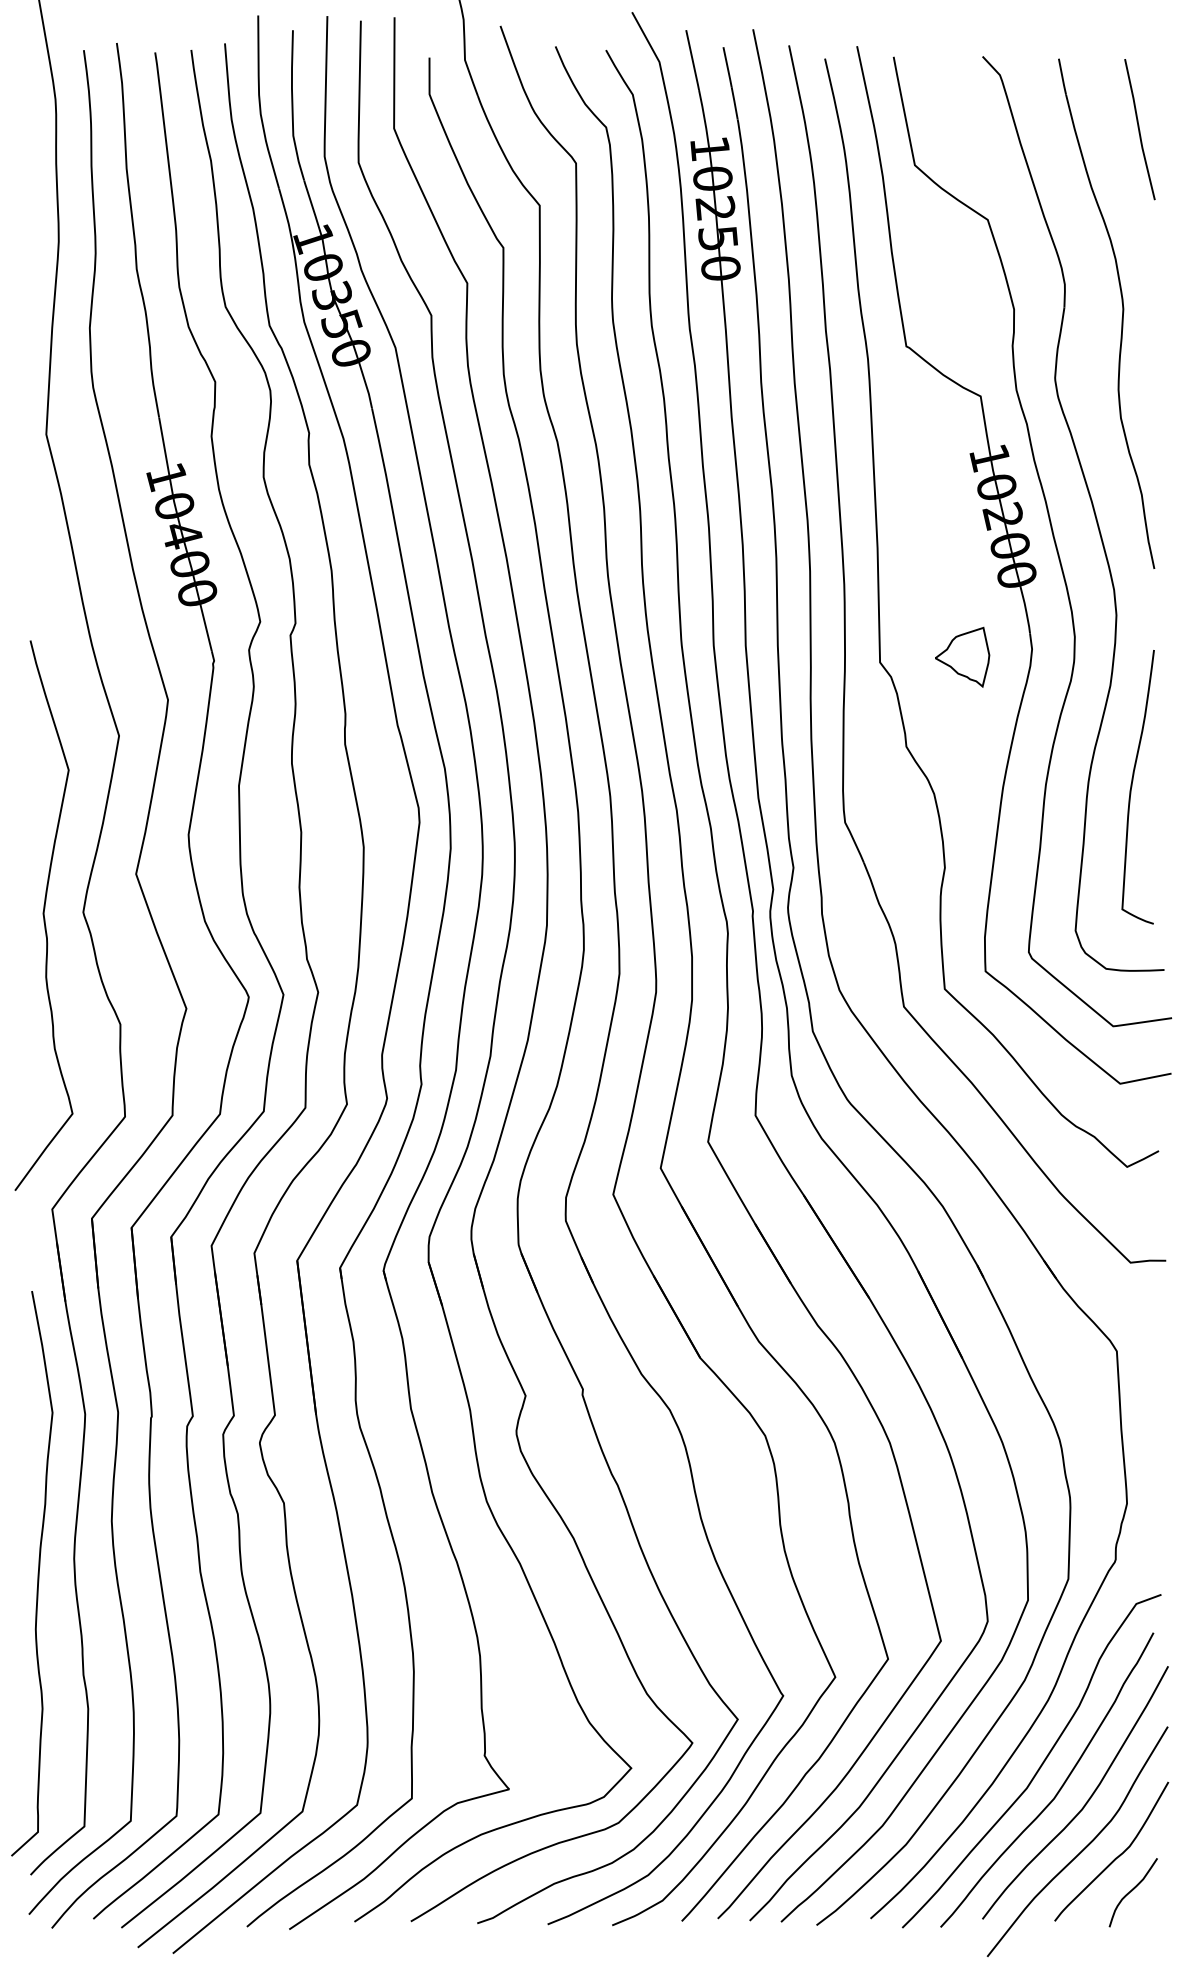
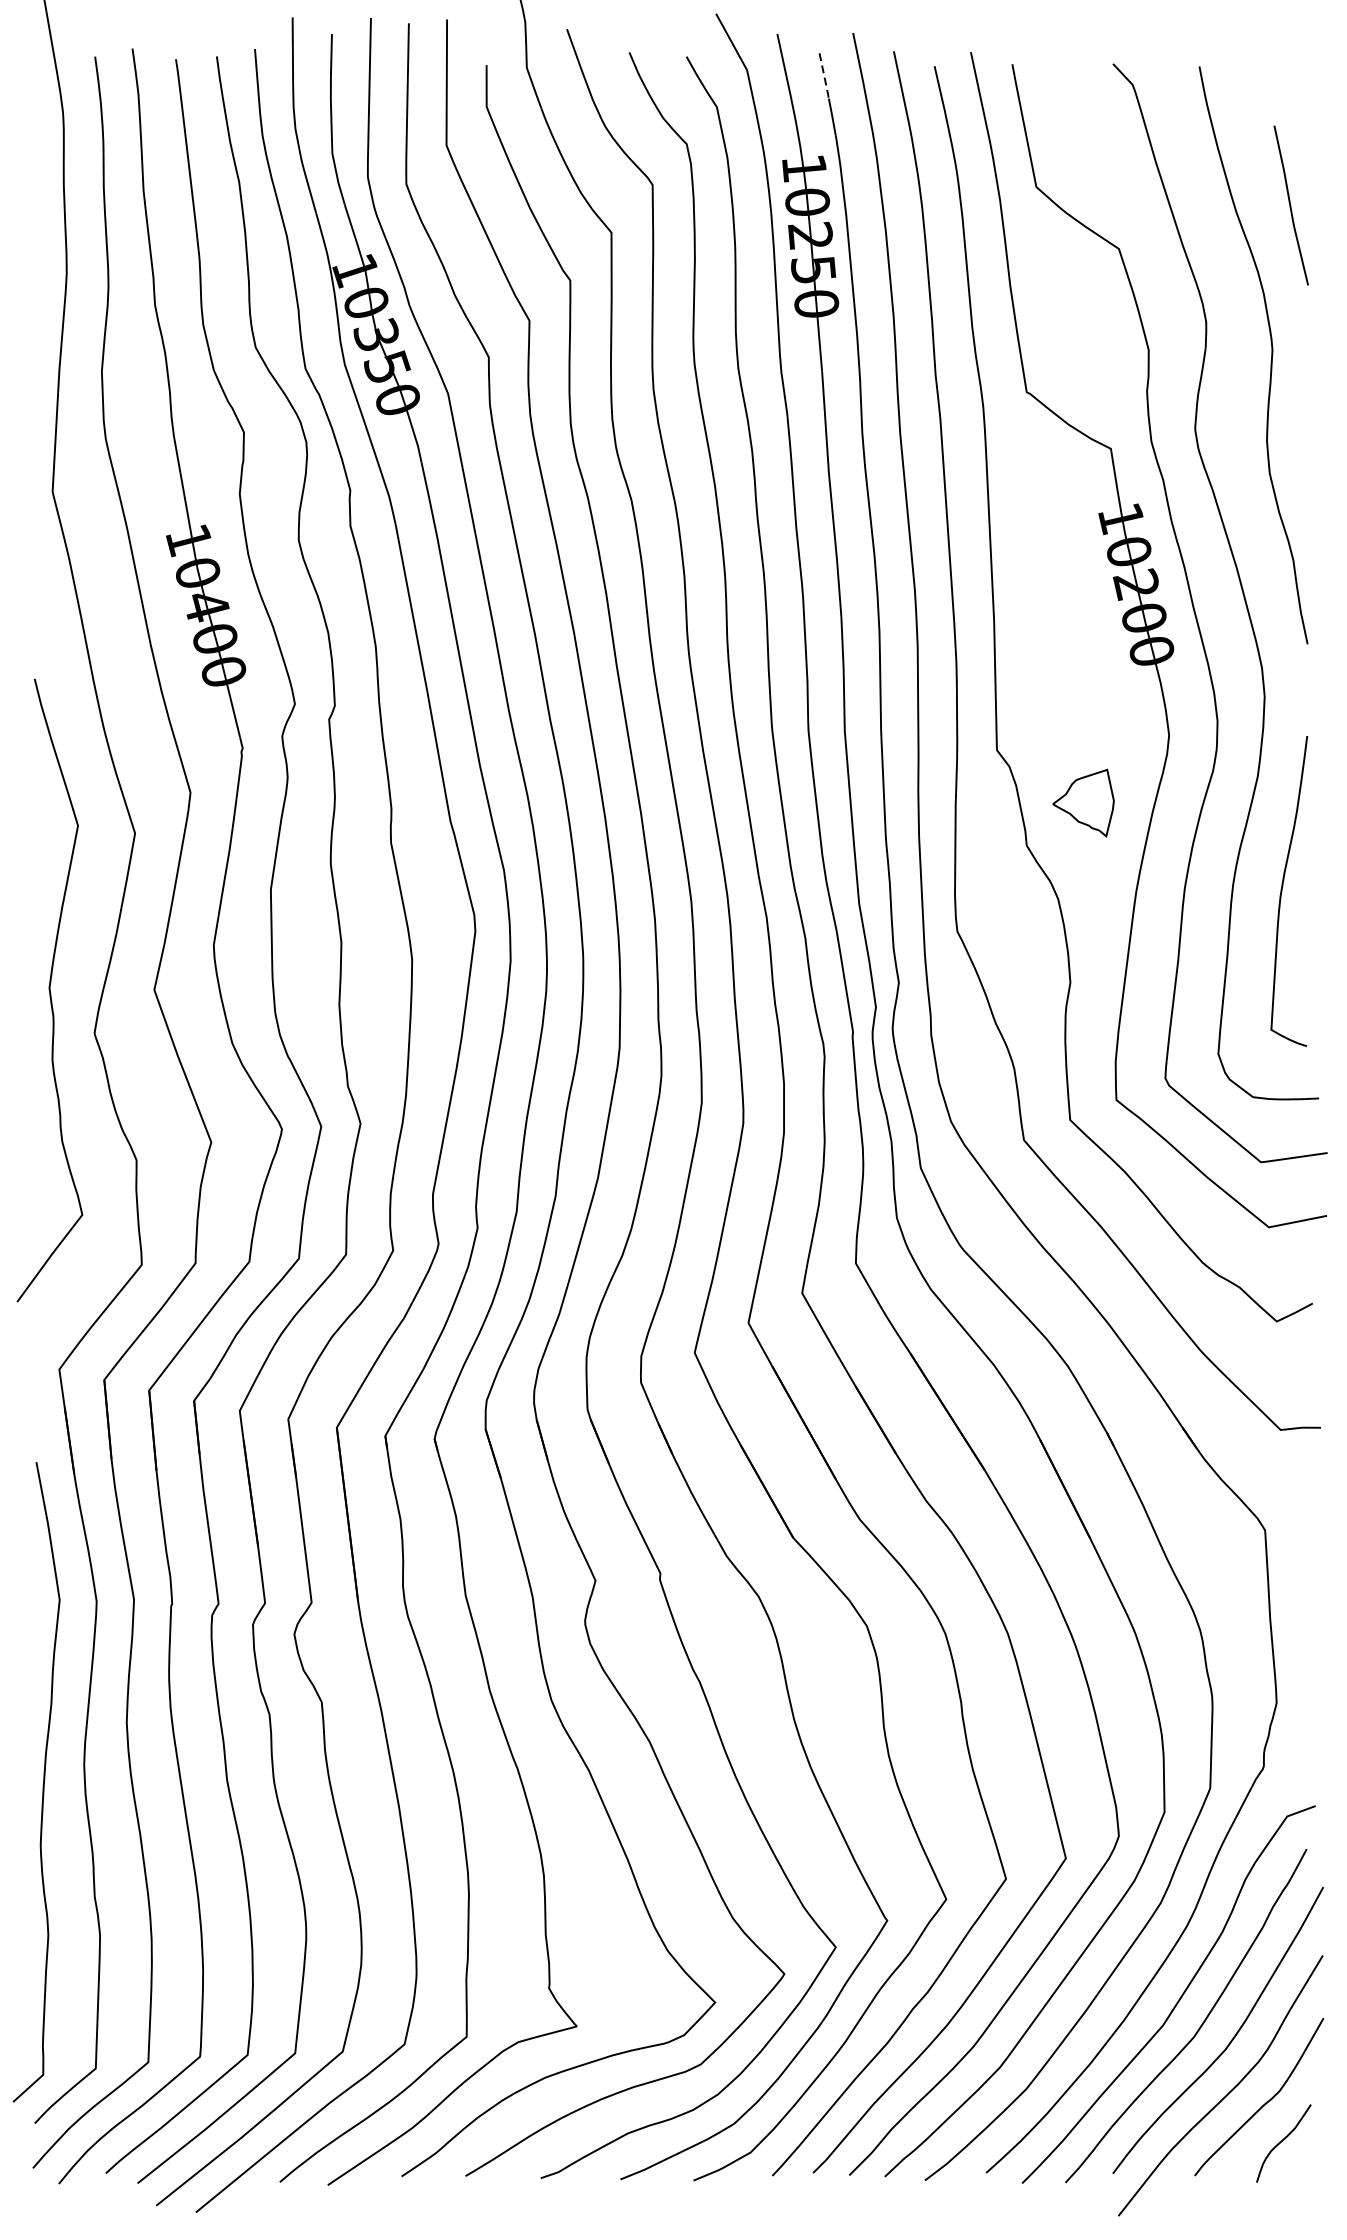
line: (727, 68) -> (824, 77), solid -> dashed
curve: (1139, 129) -> (1290, 205), moved
part: (962, 656) -> (1083, 802), moved
curve: (43, 915) -> (49, 990), moved

